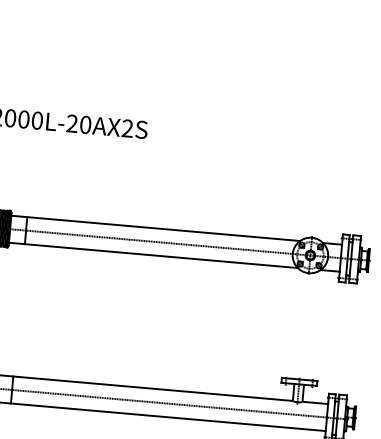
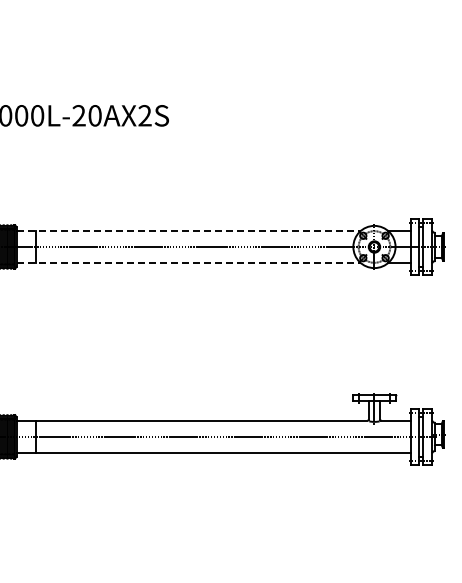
line: (156, 228) -> (189, 230), solid -> dashed
line: (154, 255) -> (189, 263), solid -> dashed

